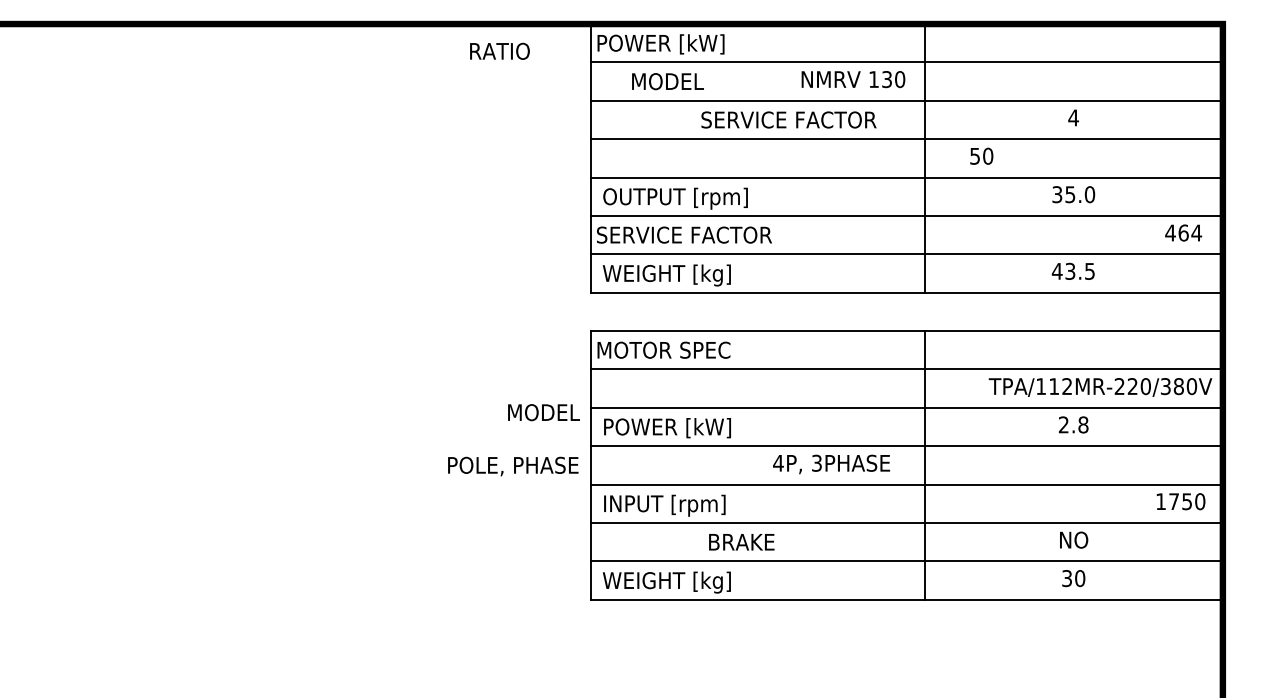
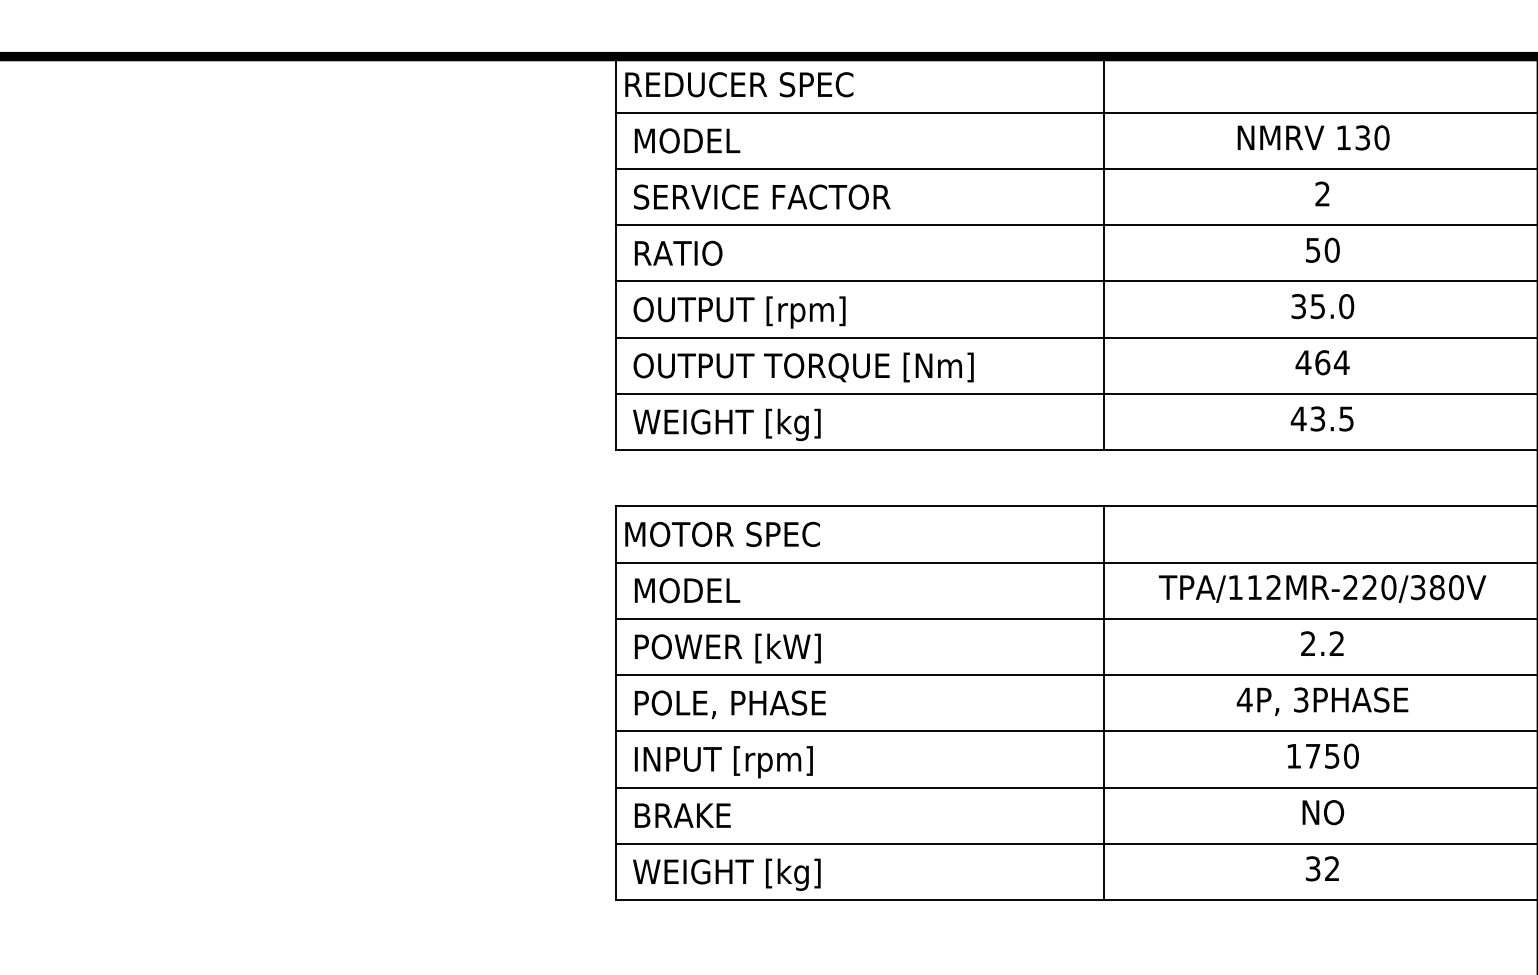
text: (676, 44) -> (740, 86), POWER [kW] -> REDUCER SPEC
text: (499, 50) -> (677, 252), moved
text: (853, 79) -> (1313, 137), moved
text: (667, 81) -> (686, 140), moved
text: (1073, 117) -> (1322, 193), 4 -> 2
text: (788, 119) -> (761, 196), moved
text: (981, 155) -> (1322, 249), moved
text: (1183, 232) -> (1322, 361), moved
text: (716, 236) -> (799, 367), SERVICE FACTOR -> OUTPUT TORQUE [Nm]
text: (1100, 387) -> (1322, 588), moved
text: (543, 412) -> (686, 590), moved
text: (1083, 424) -> (1337, 643), 2.8 -> 2.2
text: (831, 464) -> (1322, 701), moved
text: (513, 466) -> (730, 704), moved
text: (1180, 501) -> (1322, 755), moved
text: (741, 542) -> (682, 816), moved
text: (1080, 578) -> (1332, 868), 30 -> 32

